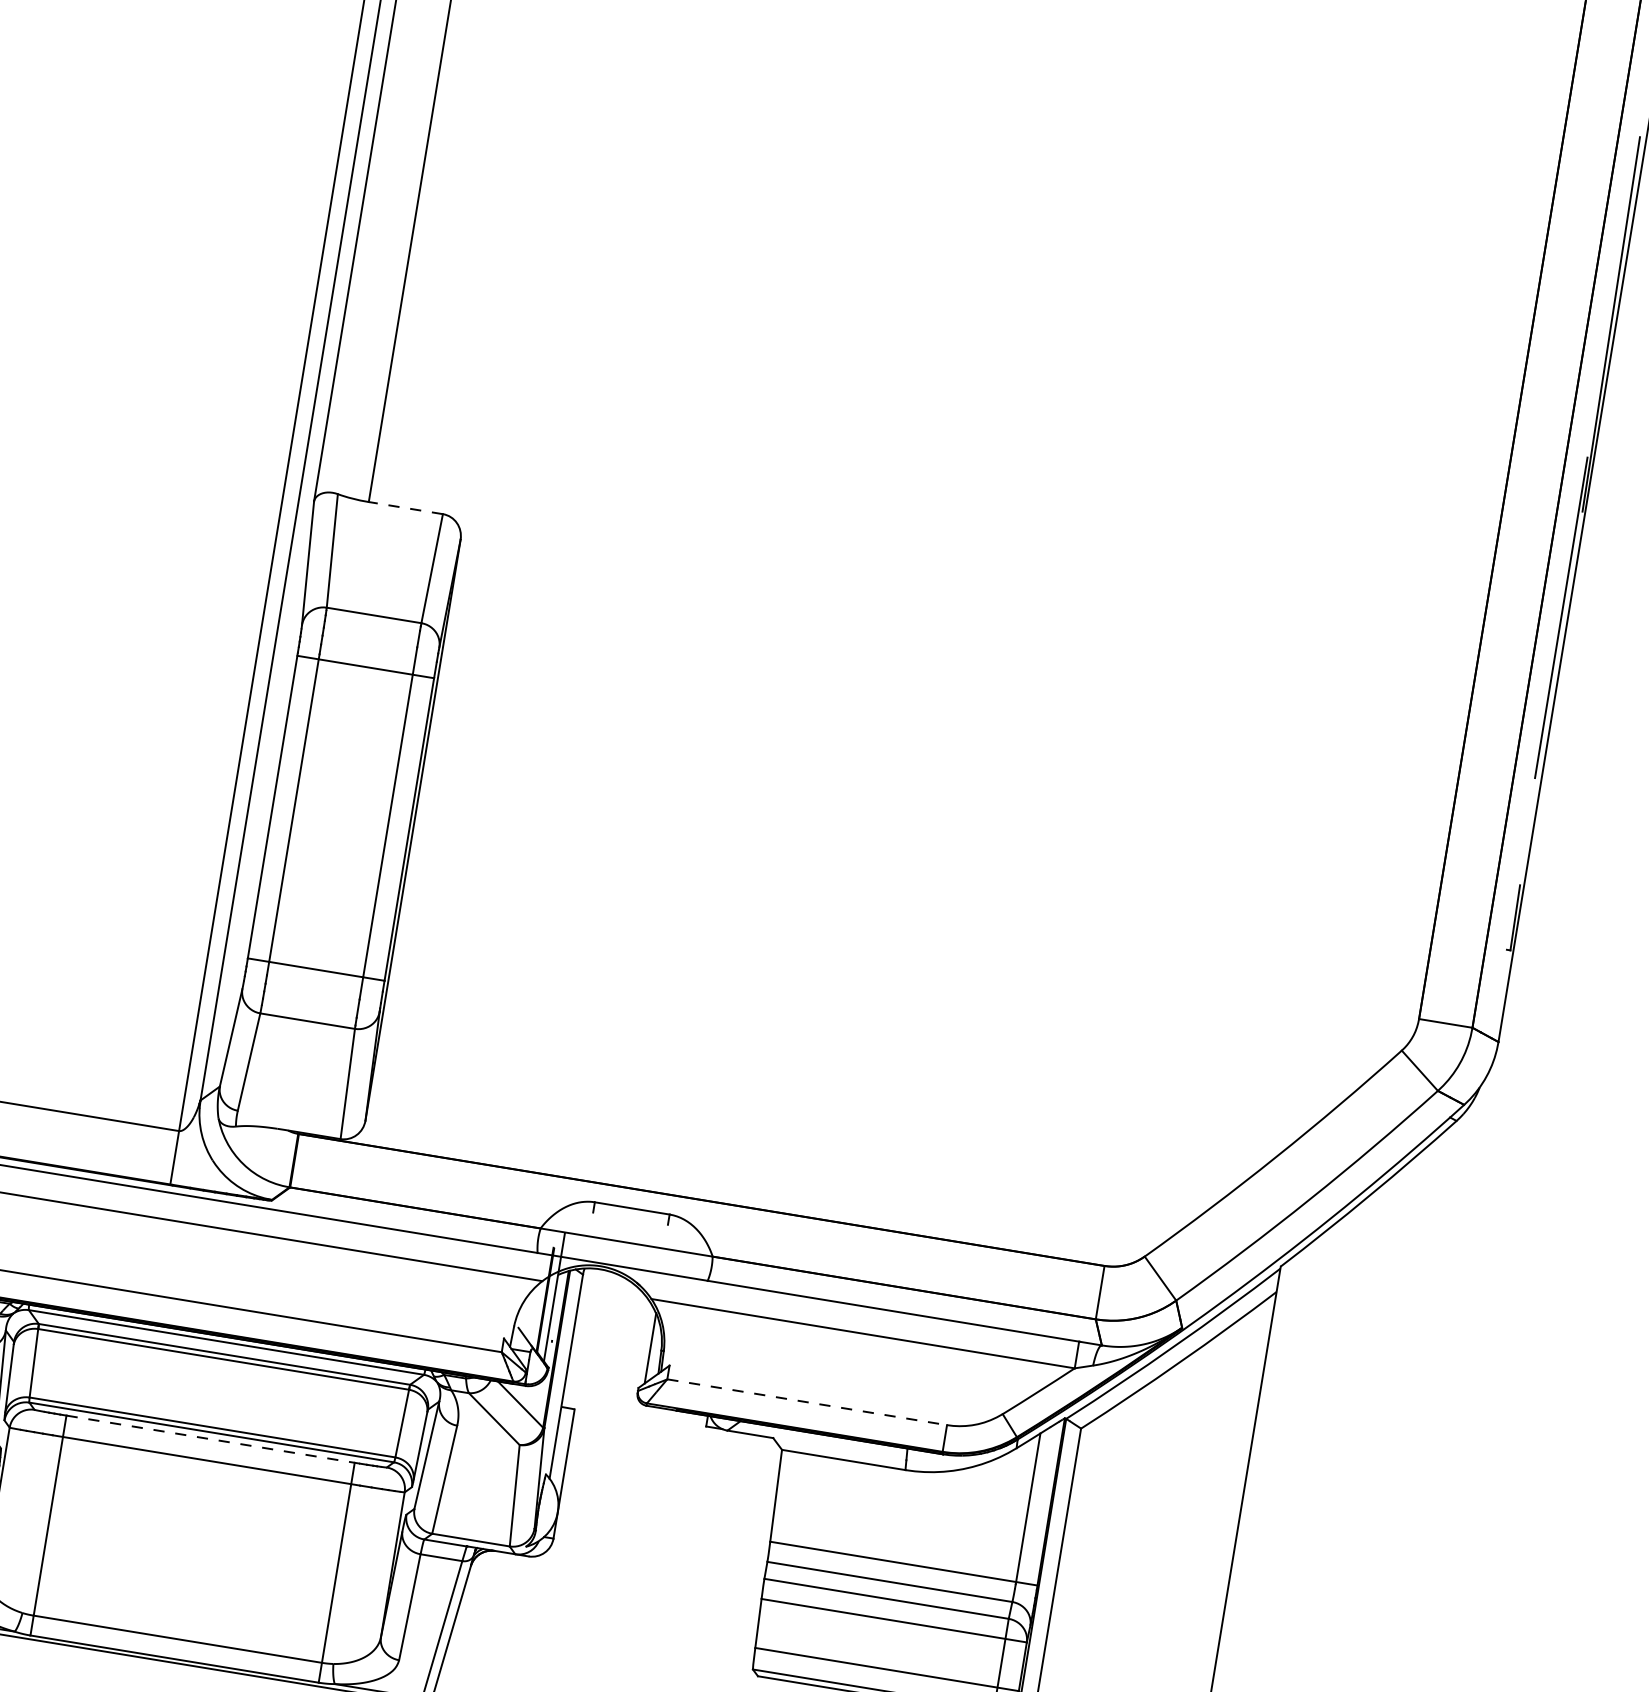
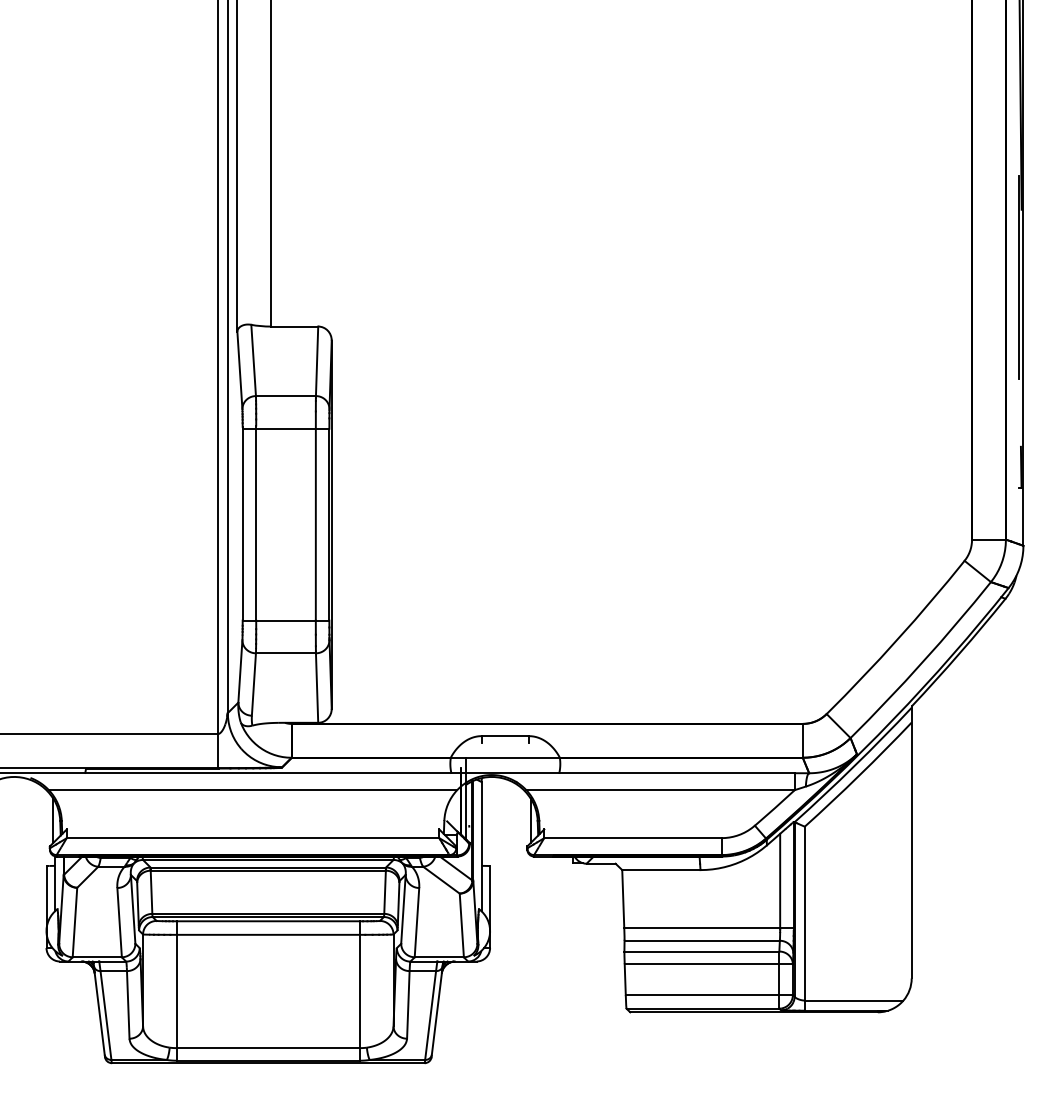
line: (405, 507) -> (294, 326), dashed -> solid
line: (806, 1402) -> (632, 838), dashed -> solid
line: (212, 1439) -> (269, 921), dashed -> solid

